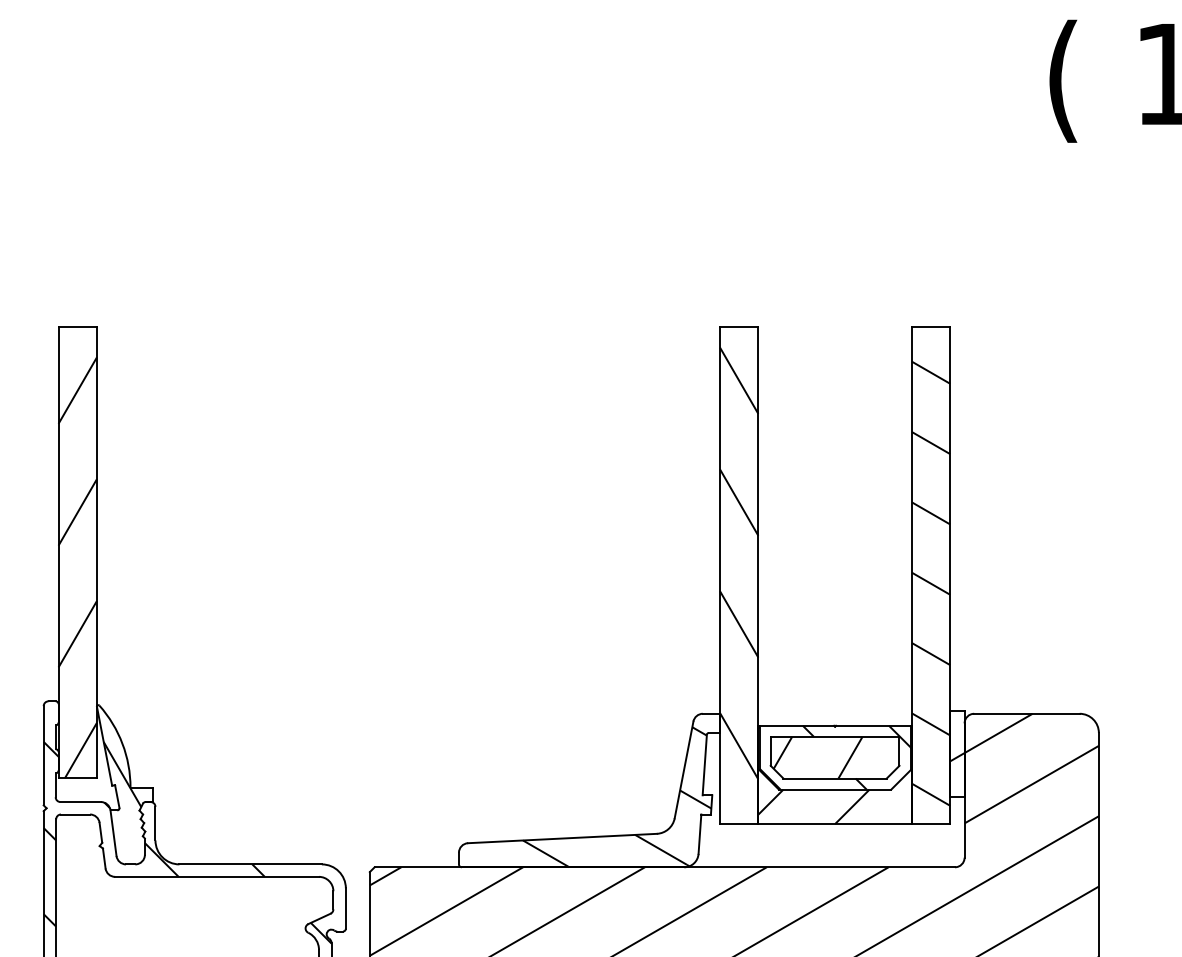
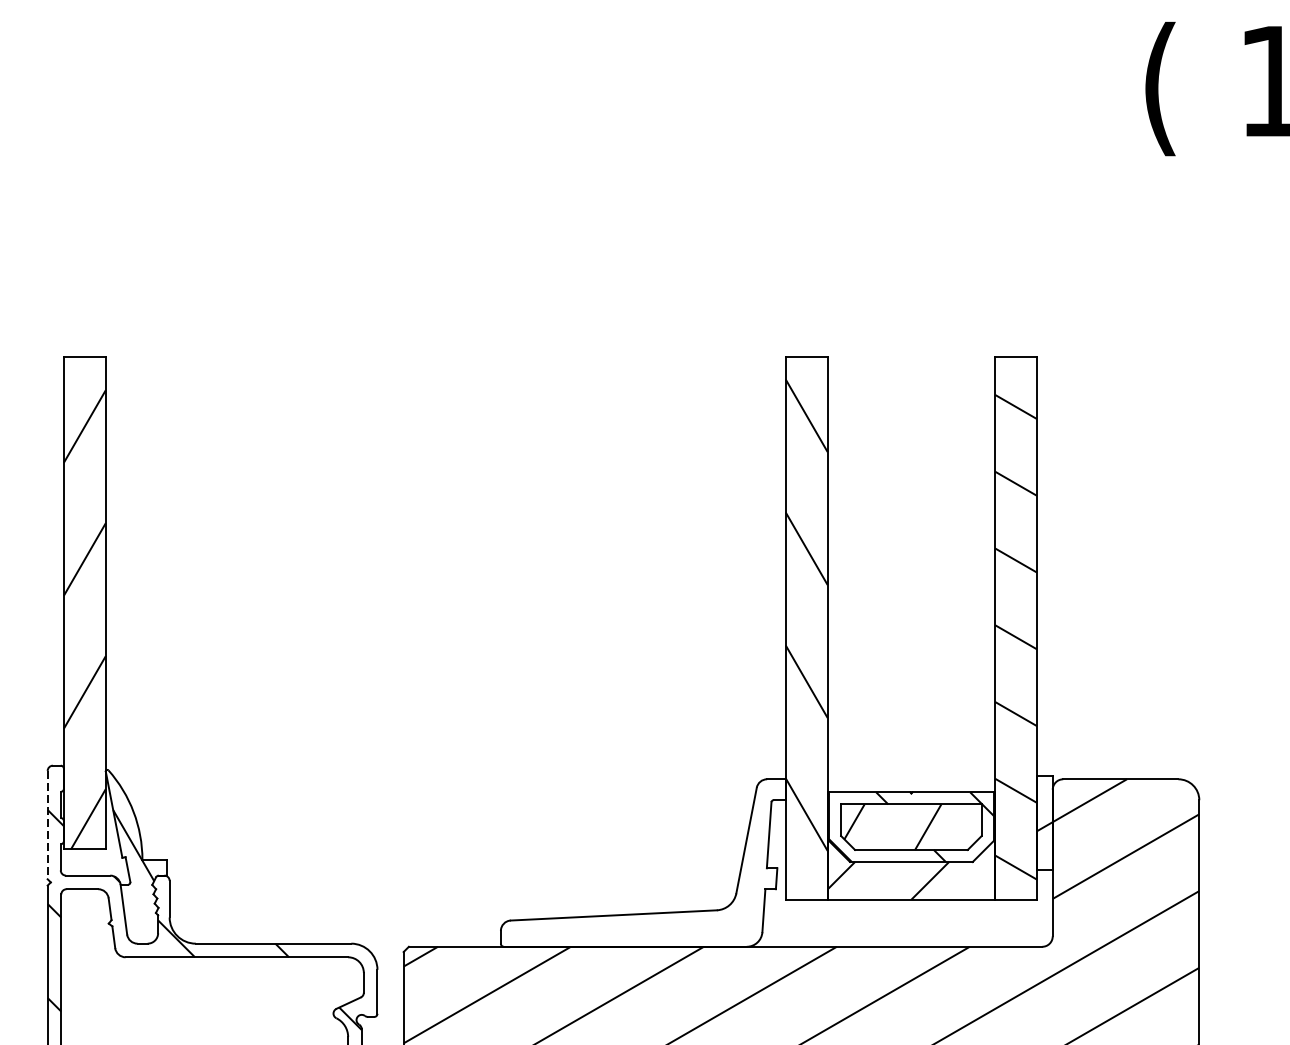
line: (43, 755) -> (47, 824), solid -> dashed
hatch: (617, 797) -> (673, 870), removed

